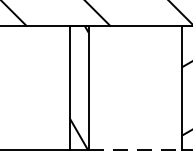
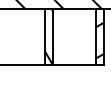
line: (135, 150) -> (74, 65), dashed -> solid

